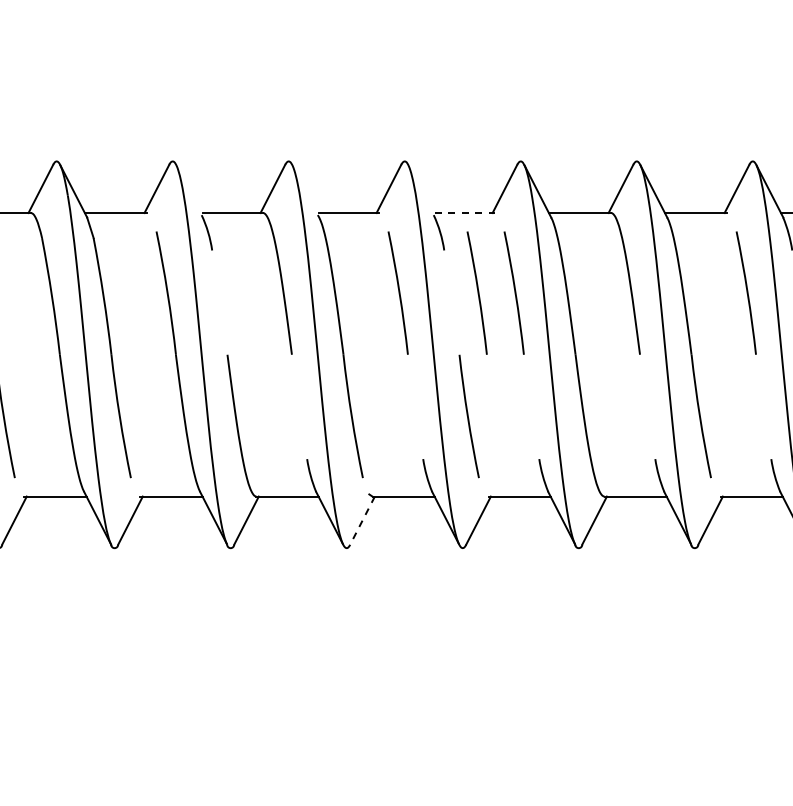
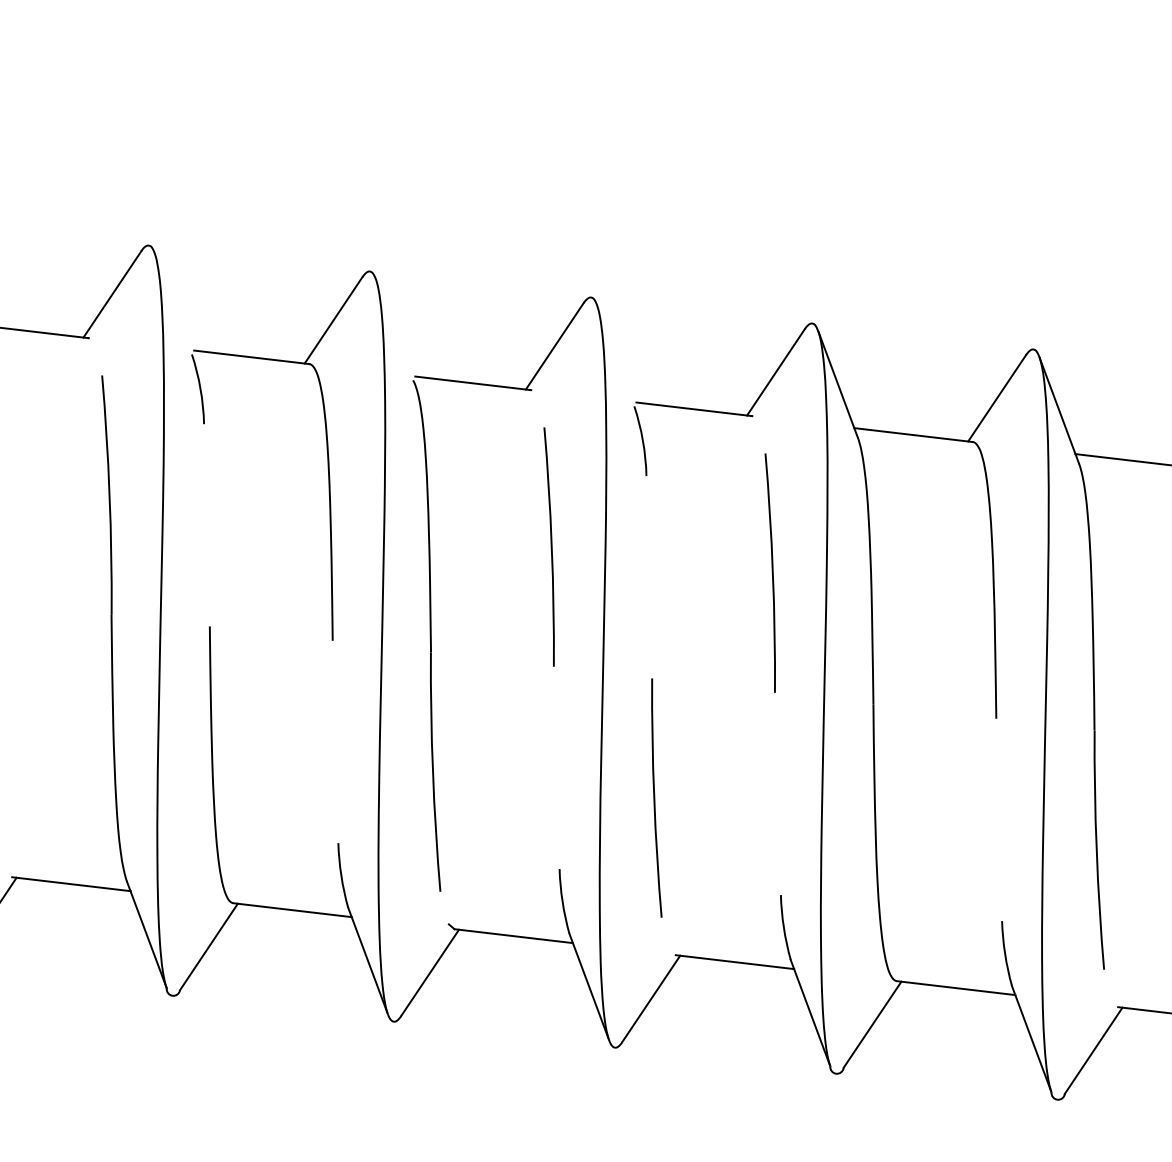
line: (465, 213) -> (695, 410), dashed -> solid
arc: (477, 292) -> (700, 563), removed
line: (362, 521) -> (429, 974), dashed -> solid

